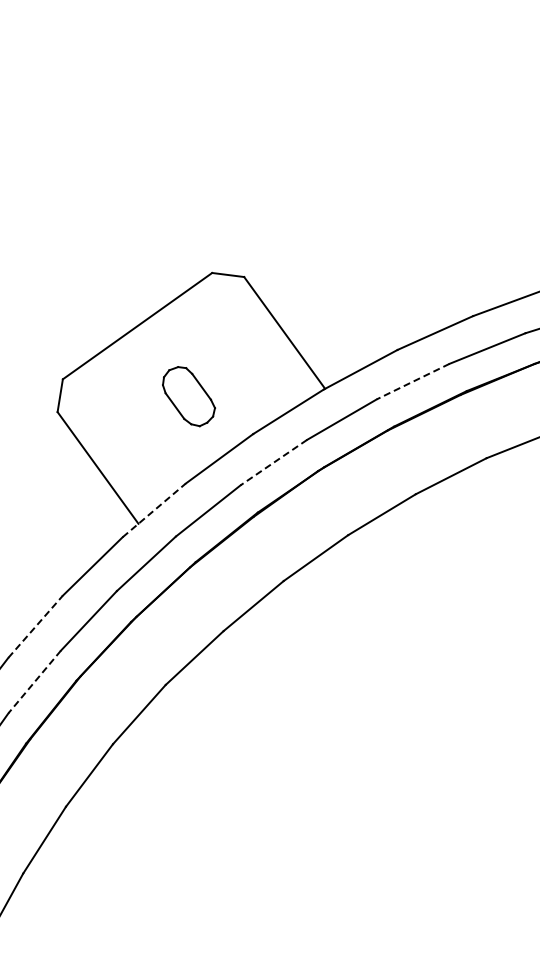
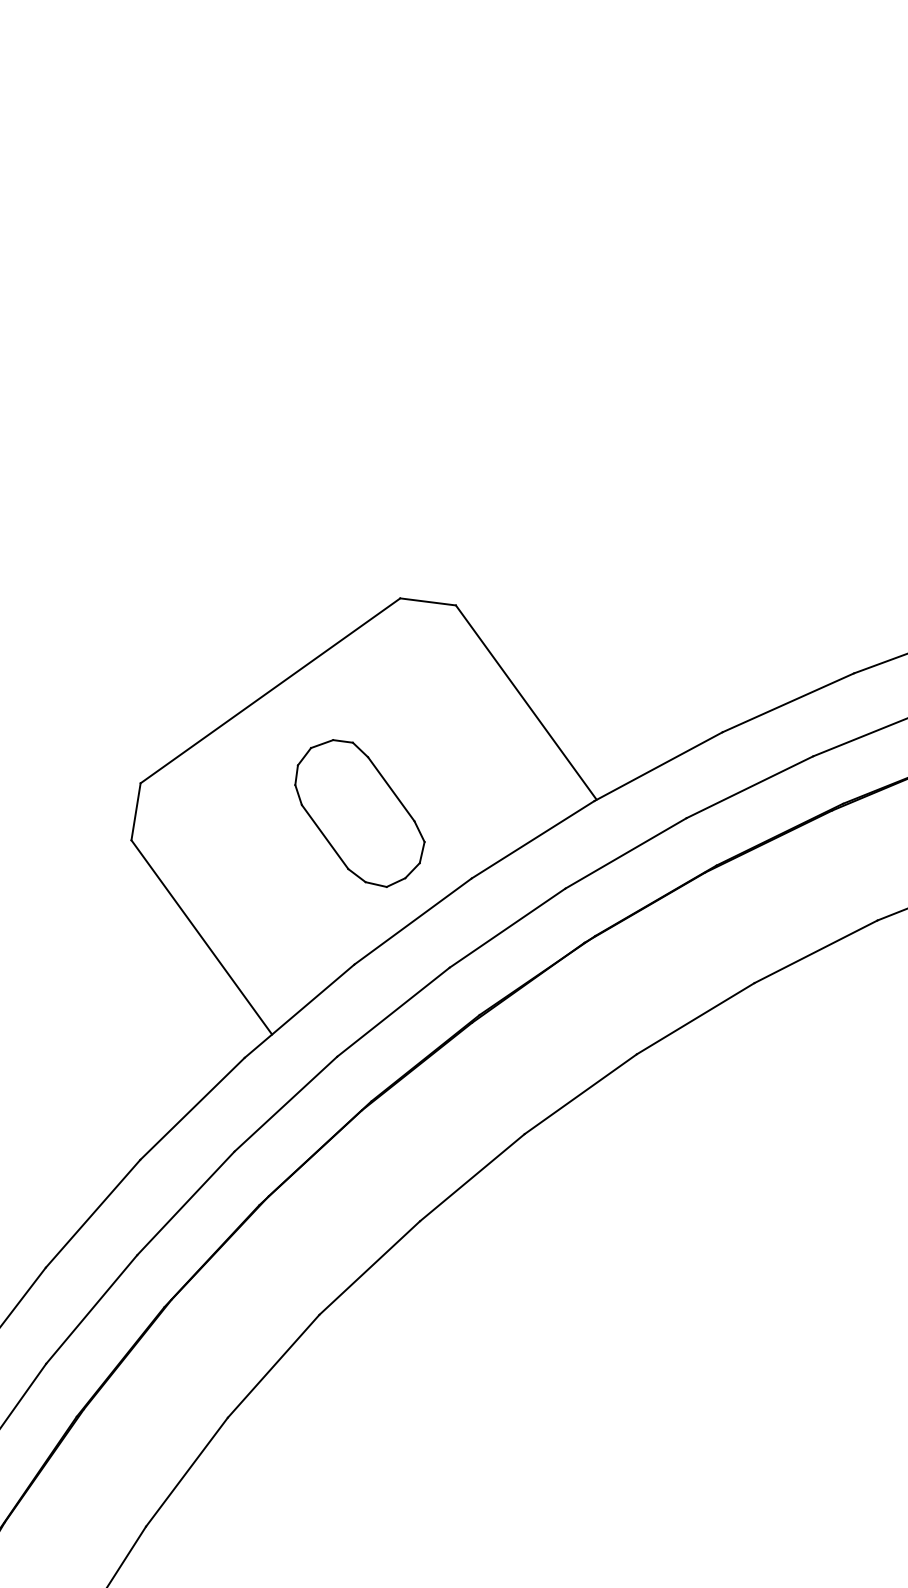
line: (413, 381) -> (750, 787), dashed -> solid
part: (188, 396) -> (359, 813), size x1.43
line: (273, 462) -> (506, 927), dashed -> solid
line: (154, 510) -> (299, 1011), dashed -> solid
line: (35, 626) -> (93, 1213), dashed -> solid
line: (34, 681) -> (91, 1308), dashed -> solid

